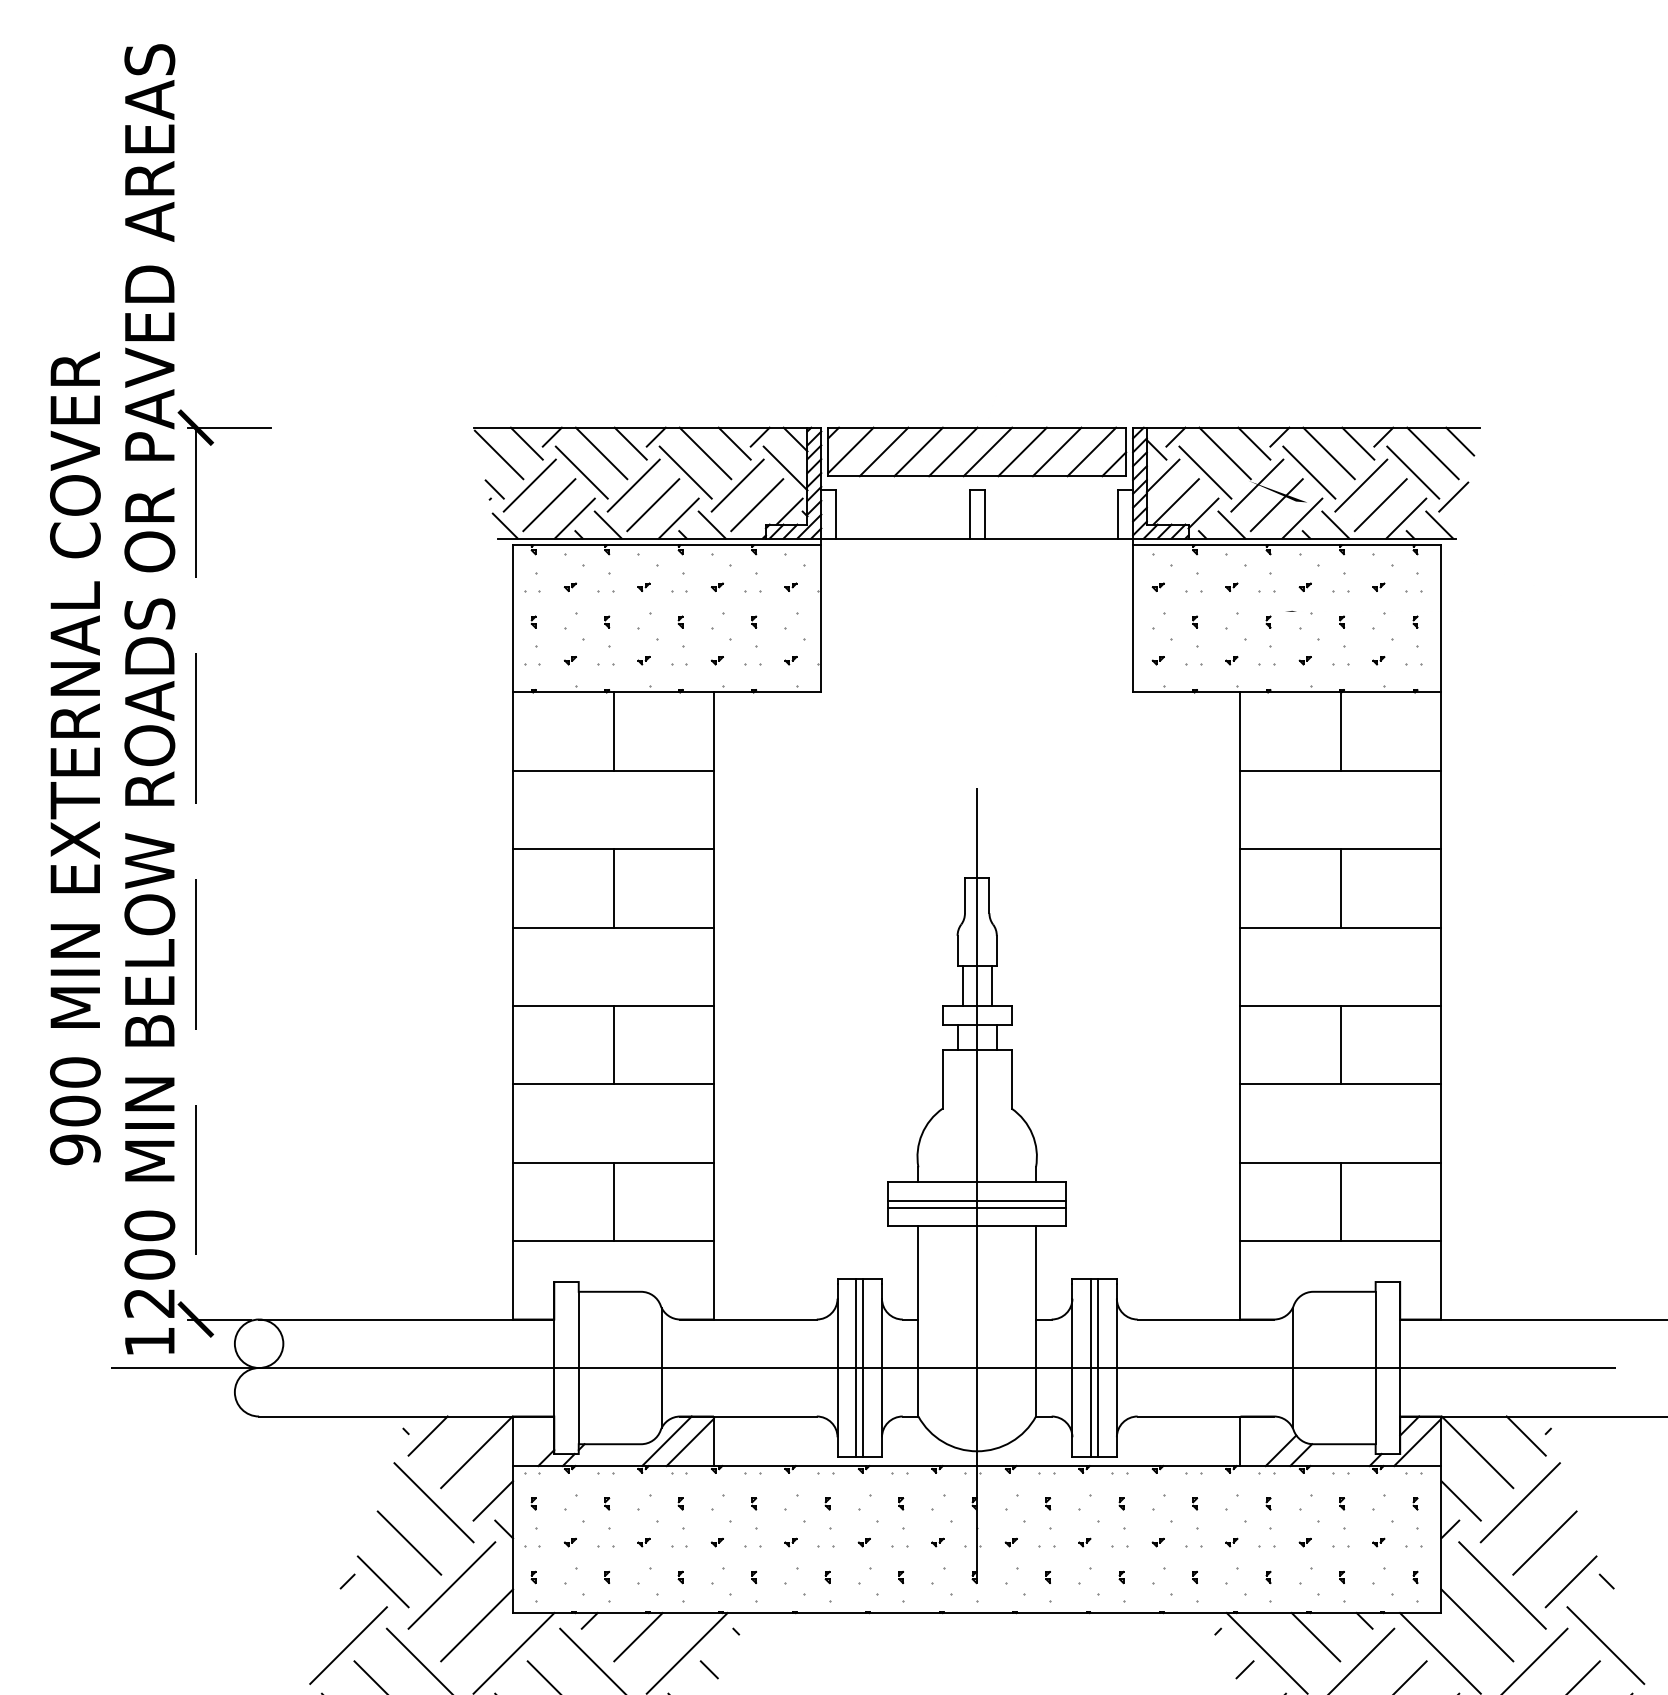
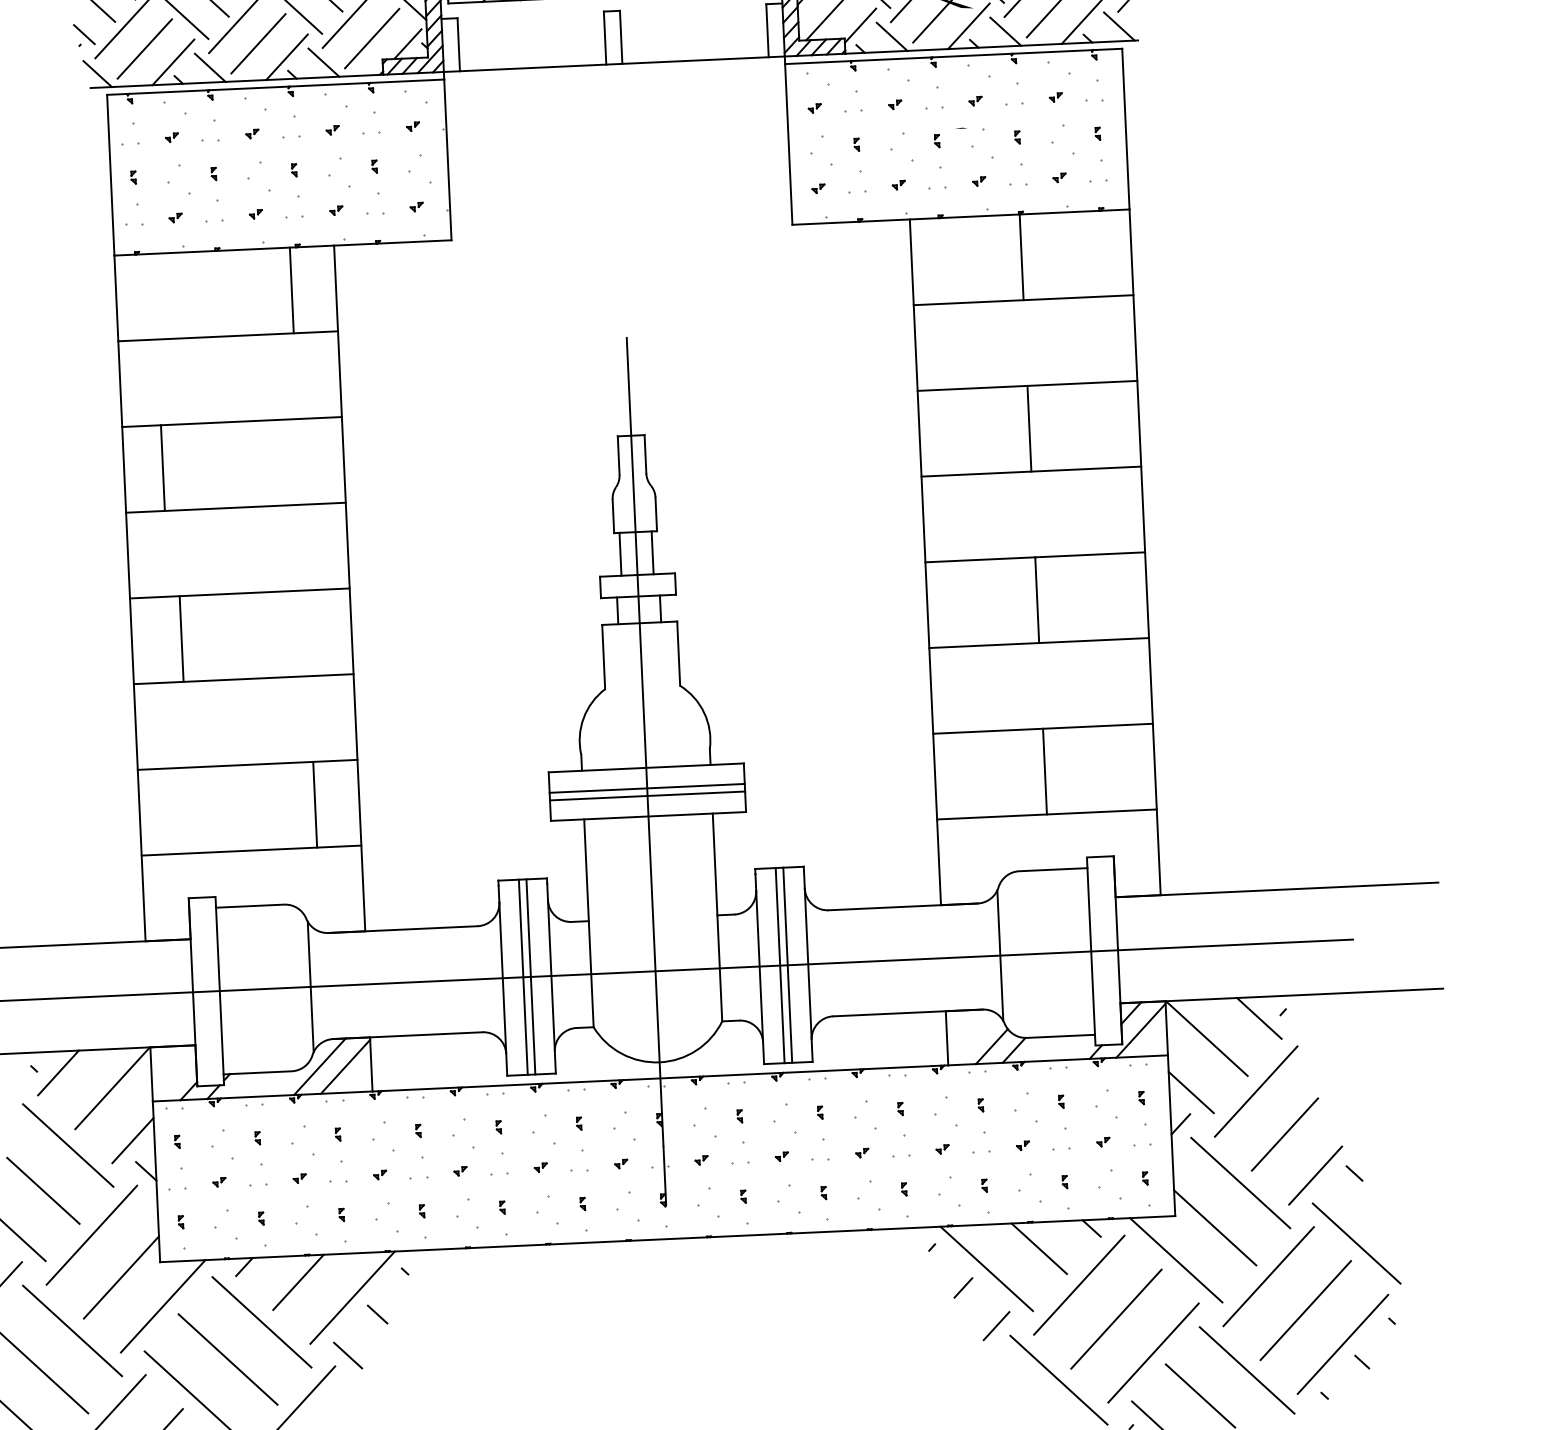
line: (613, 731) -> (291, 290), moved
line: (613, 888) -> (162, 468), moved
line: (613, 1044) -> (181, 638), moved
line: (613, 1201) -> (315, 804), moved

